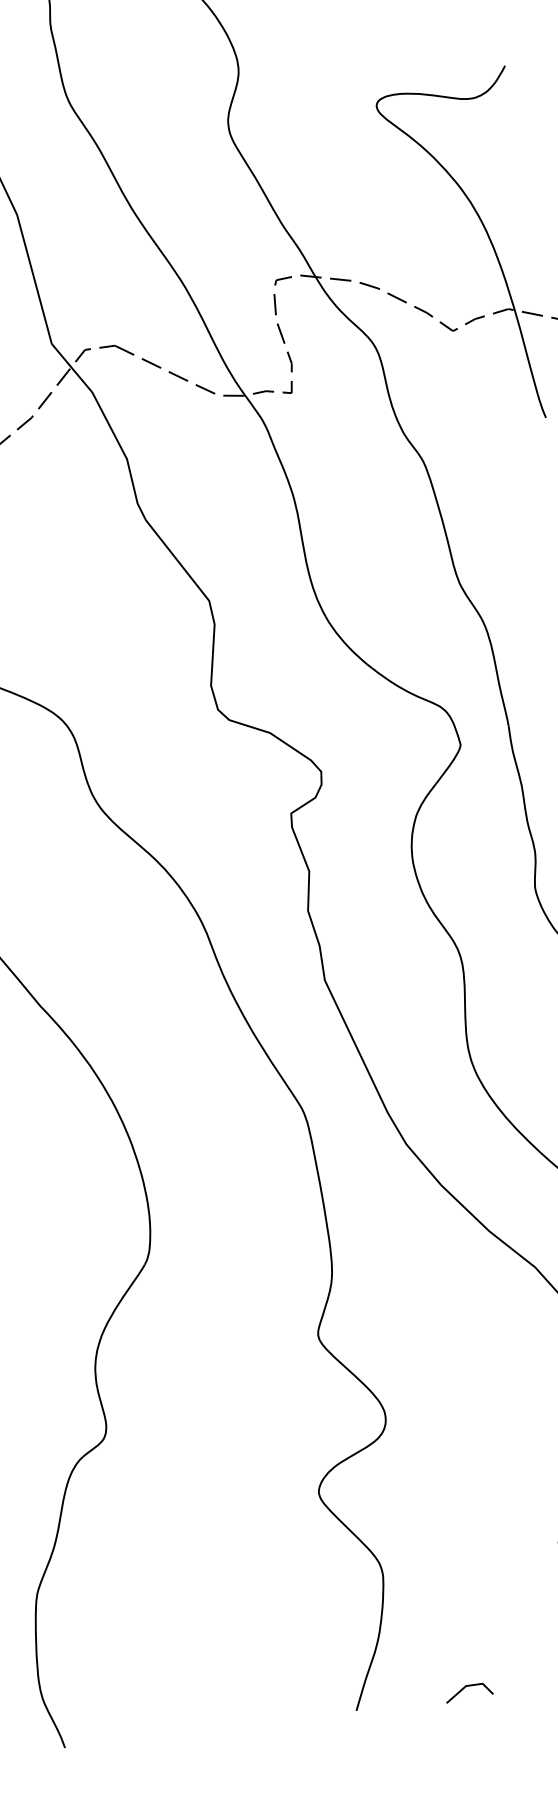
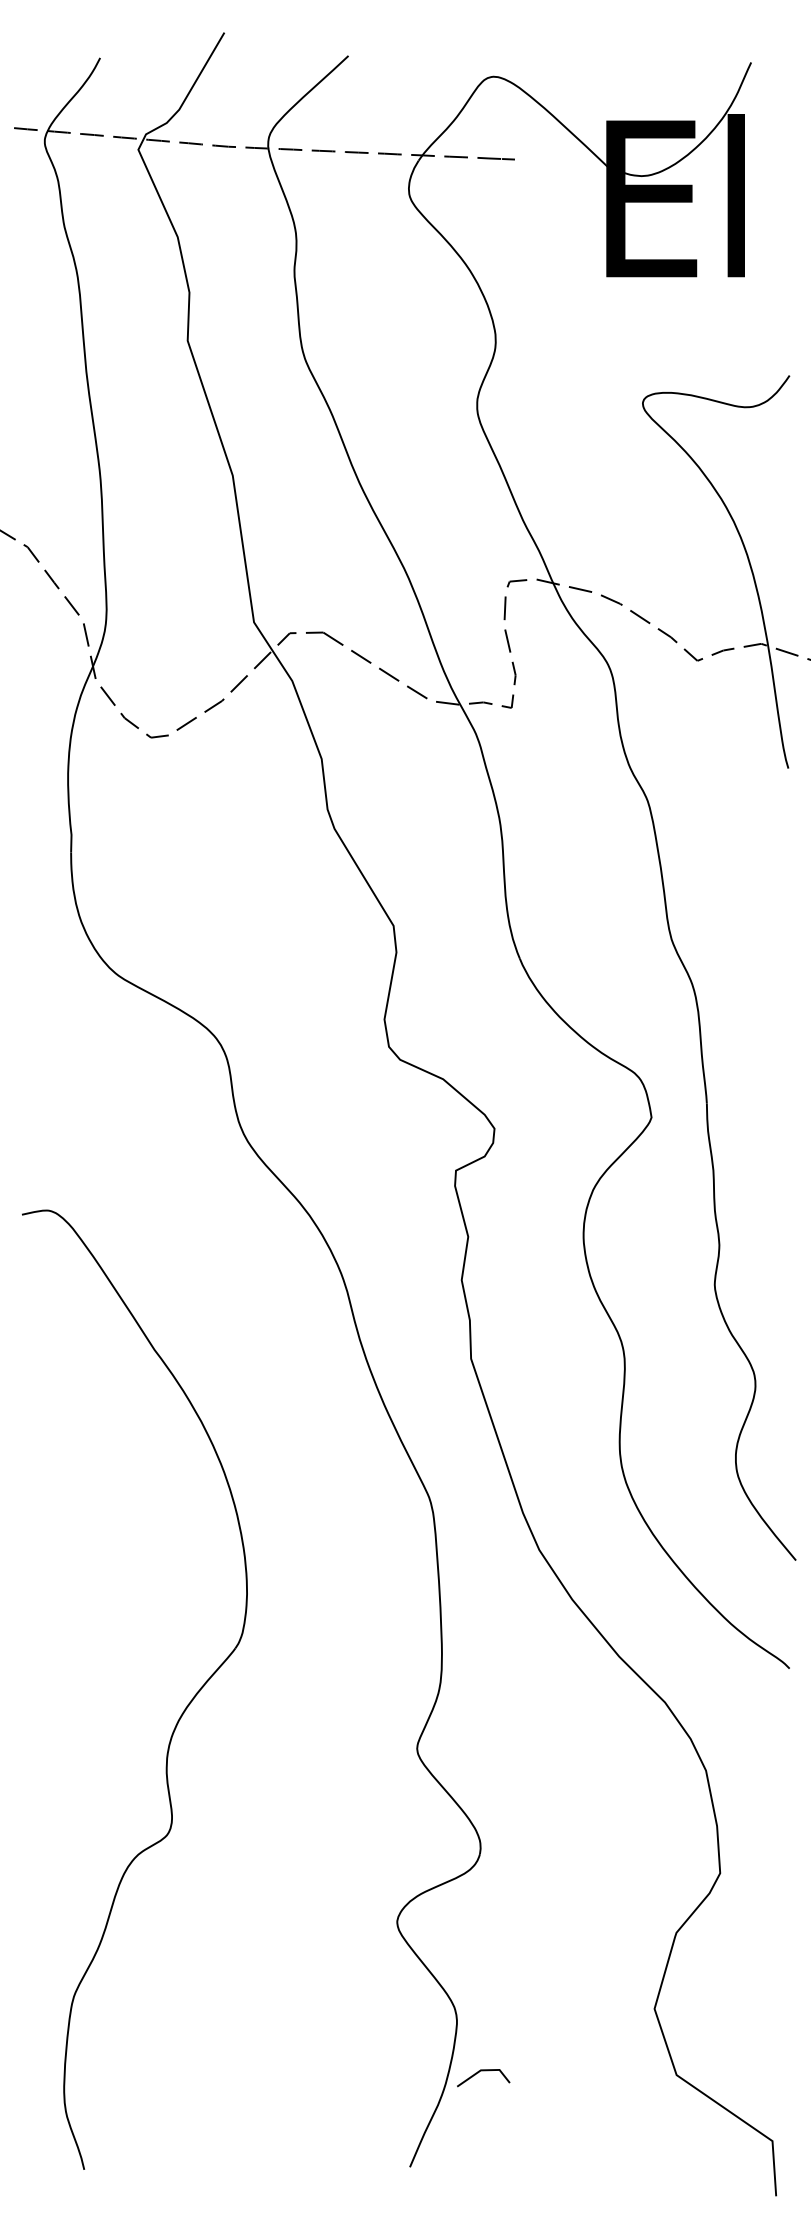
line: (468, 1686) -> (483, 2071), moved

